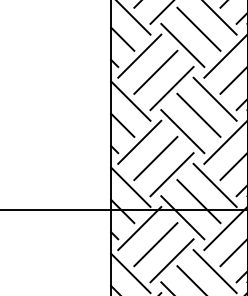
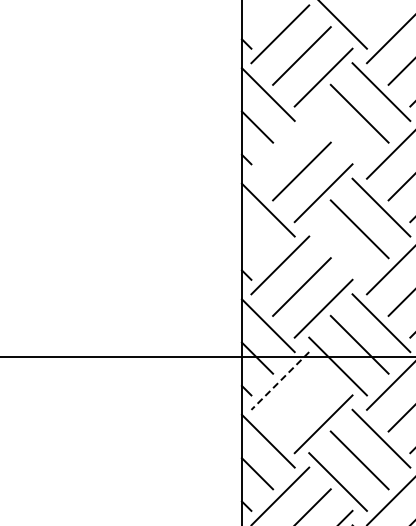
line: (182, 45) -> (337, 135), removed
line: (139, 55) -> (280, 149), removed
line: (122, 125) -> (257, 242), removed
line: (182, 131) -> (337, 250), removed
line: (139, 228) -> (280, 380), solid -> dashed
line: (155, 244) -> (301, 402), removed

